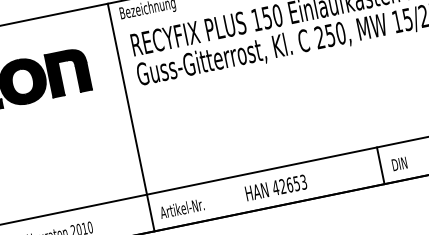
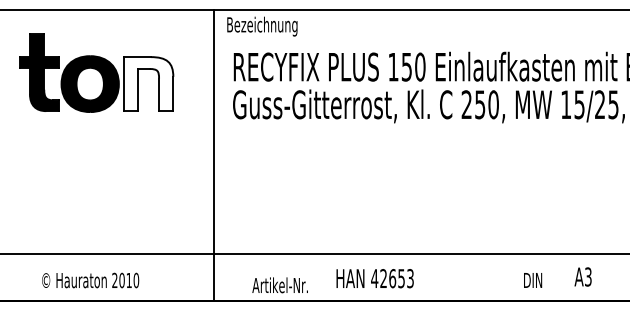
fill: (68, 72) -> (148, 84), removed
line: (380, 165) -> (509, 277), removed
text: (181, 208) -> (279, 285), moved

